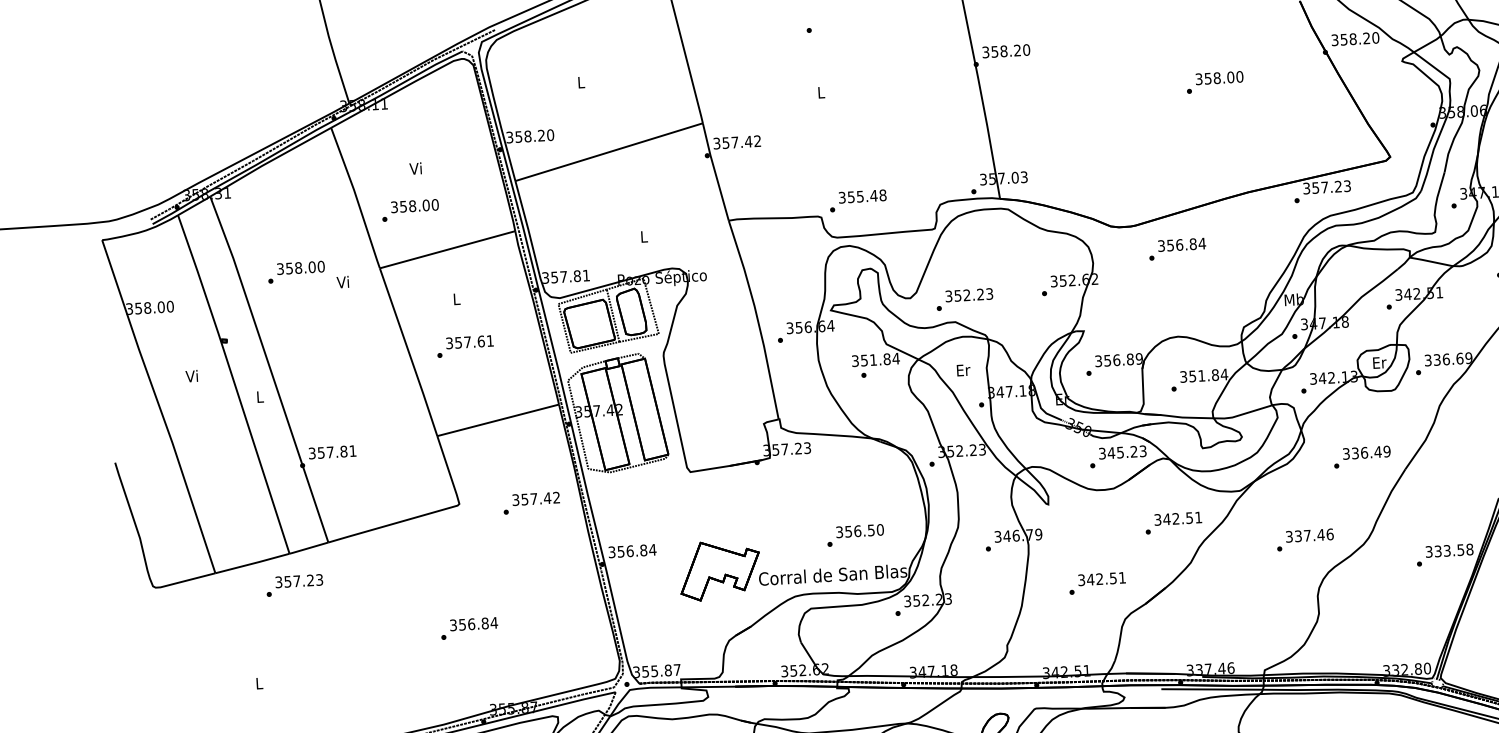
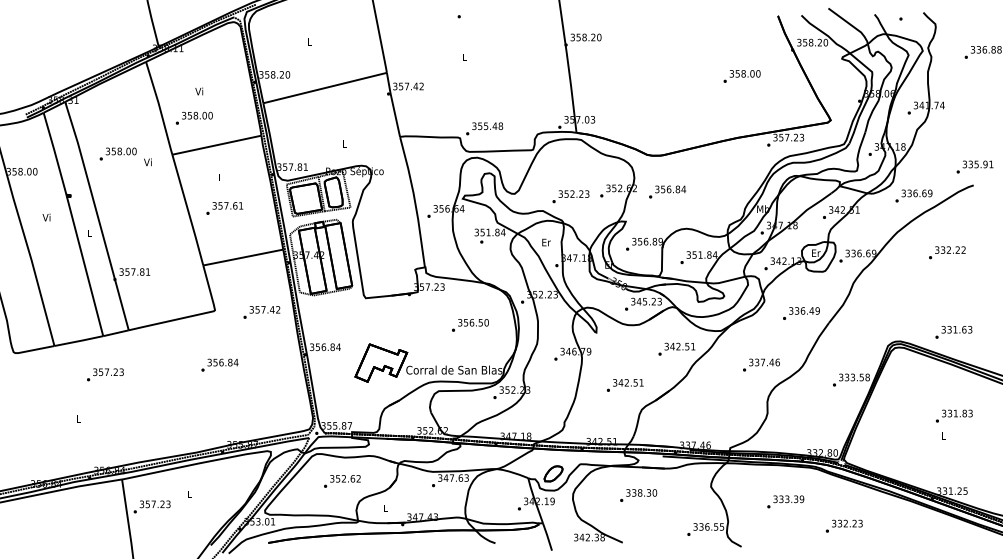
text: (1214, 82) -> (741, 76), moved
text: (1177, 248) -> (667, 191), moved
text: (964, 299) -> (570, 196), moved
text: (855, 535) -> (470, 325), moved
text: (294, 584) -> (105, 374), moved
text: (468, 627) -> (219, 364), moved

